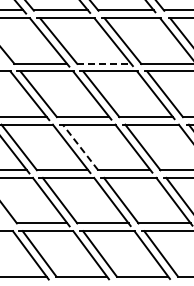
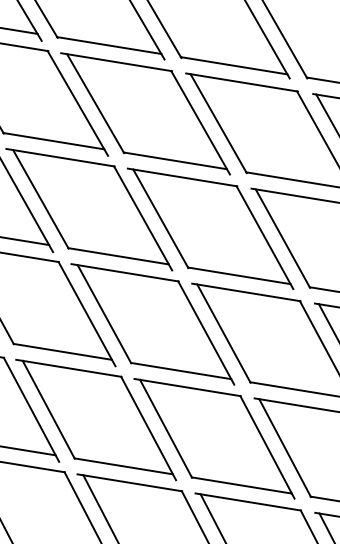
line: (104, 63) -> (176, 160), dashed -> solid
line: (80, 147) -> (104, 314), dashed -> solid

